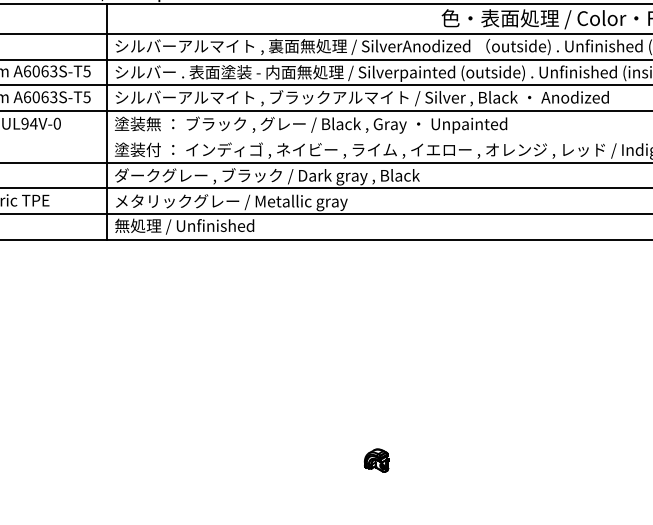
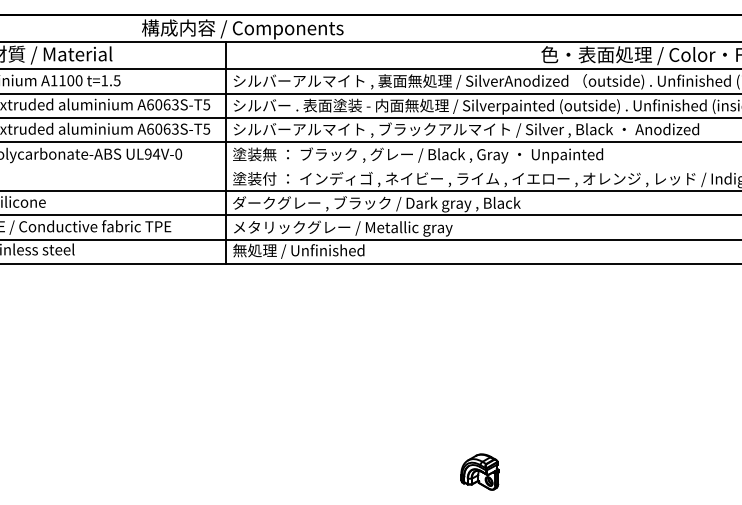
part: (376, 460) -> (479, 471), size x1.67

